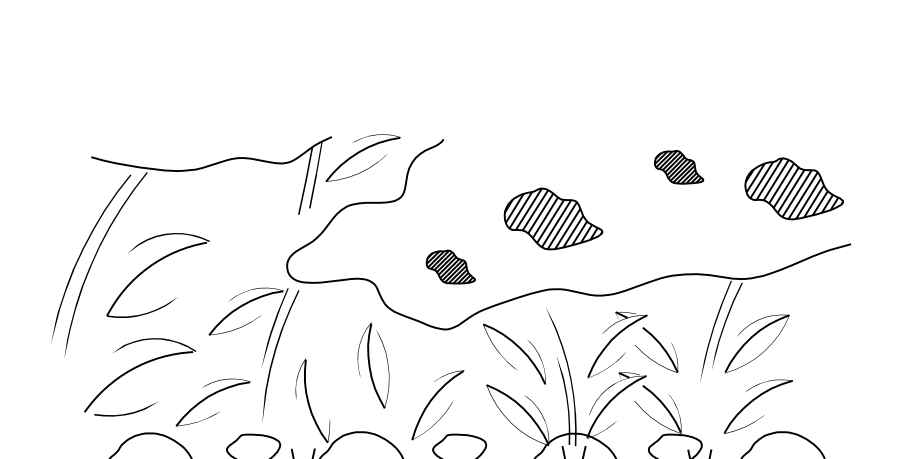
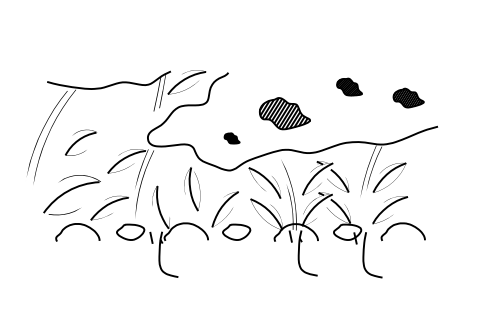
part: (793, 187) -> (408, 97), size x0.6
part: (449, 267) -> (231, 138), size x0.6
part: (156, 275) -> (80, 142), size x0.6

